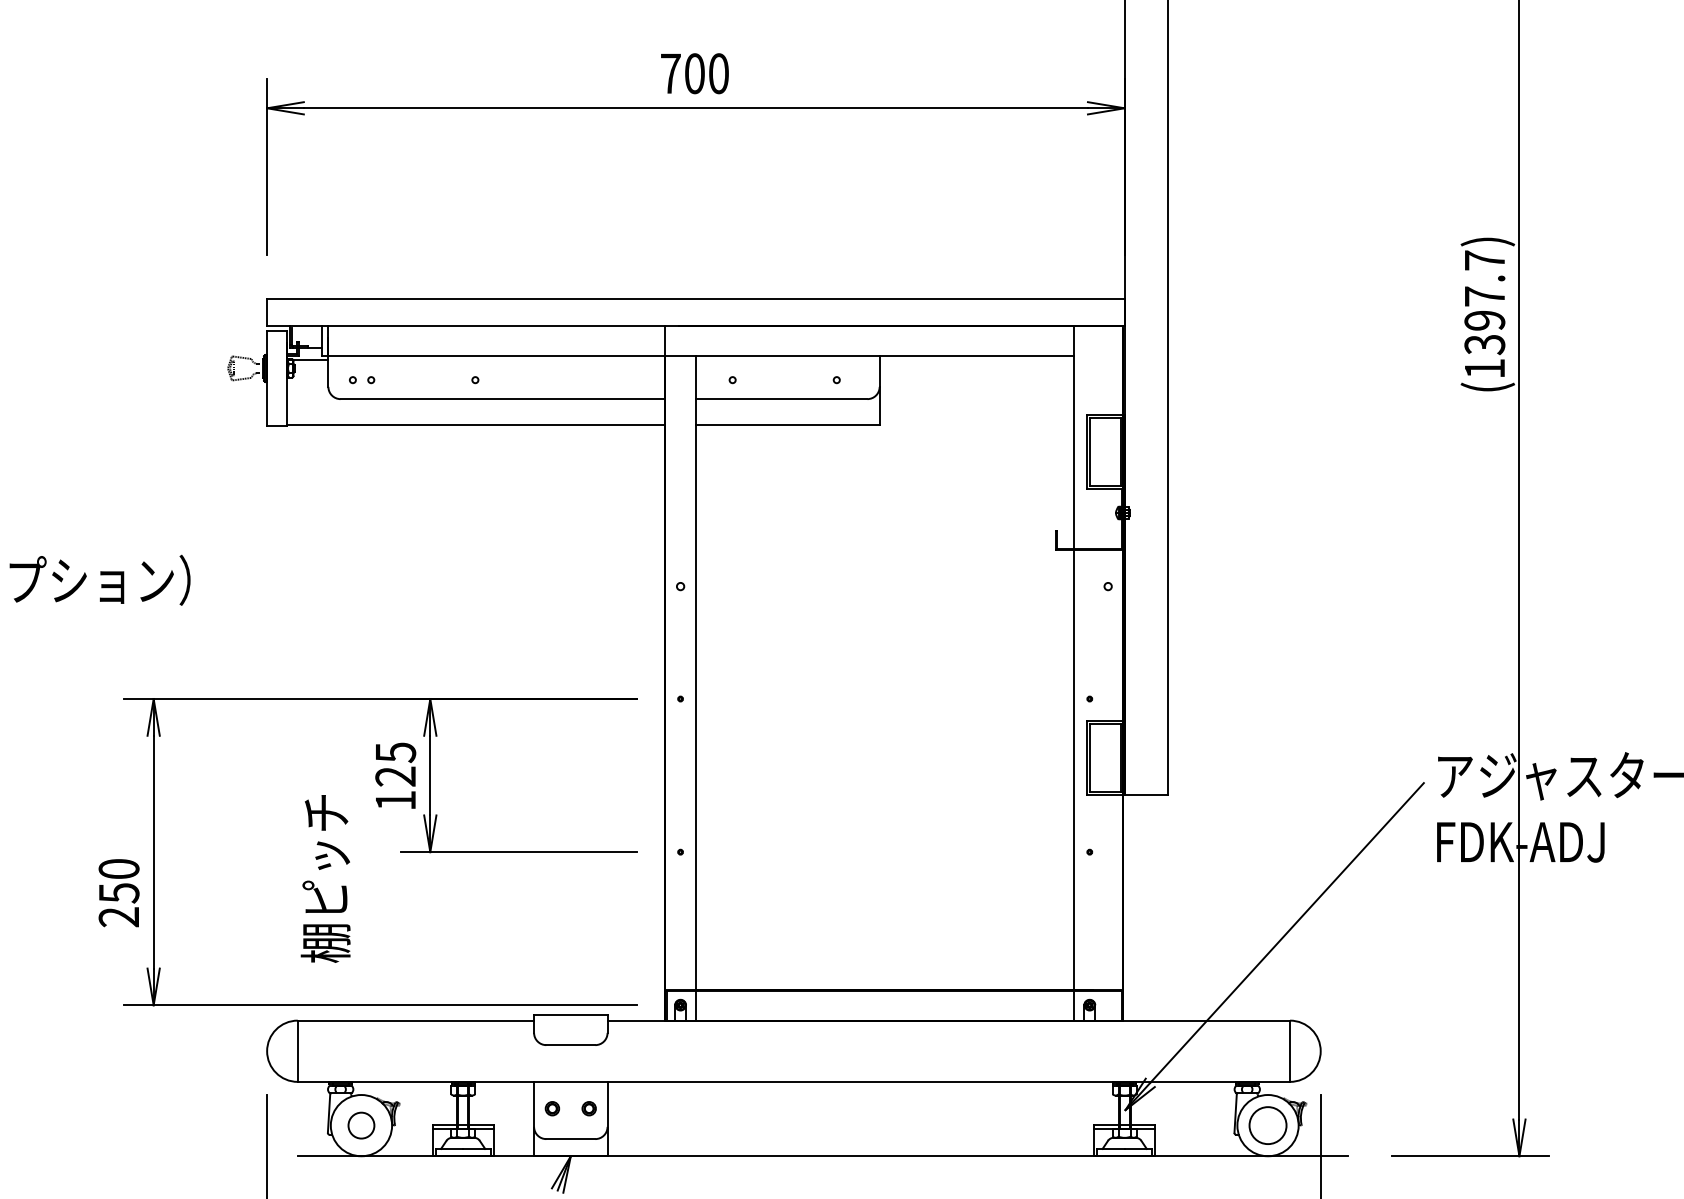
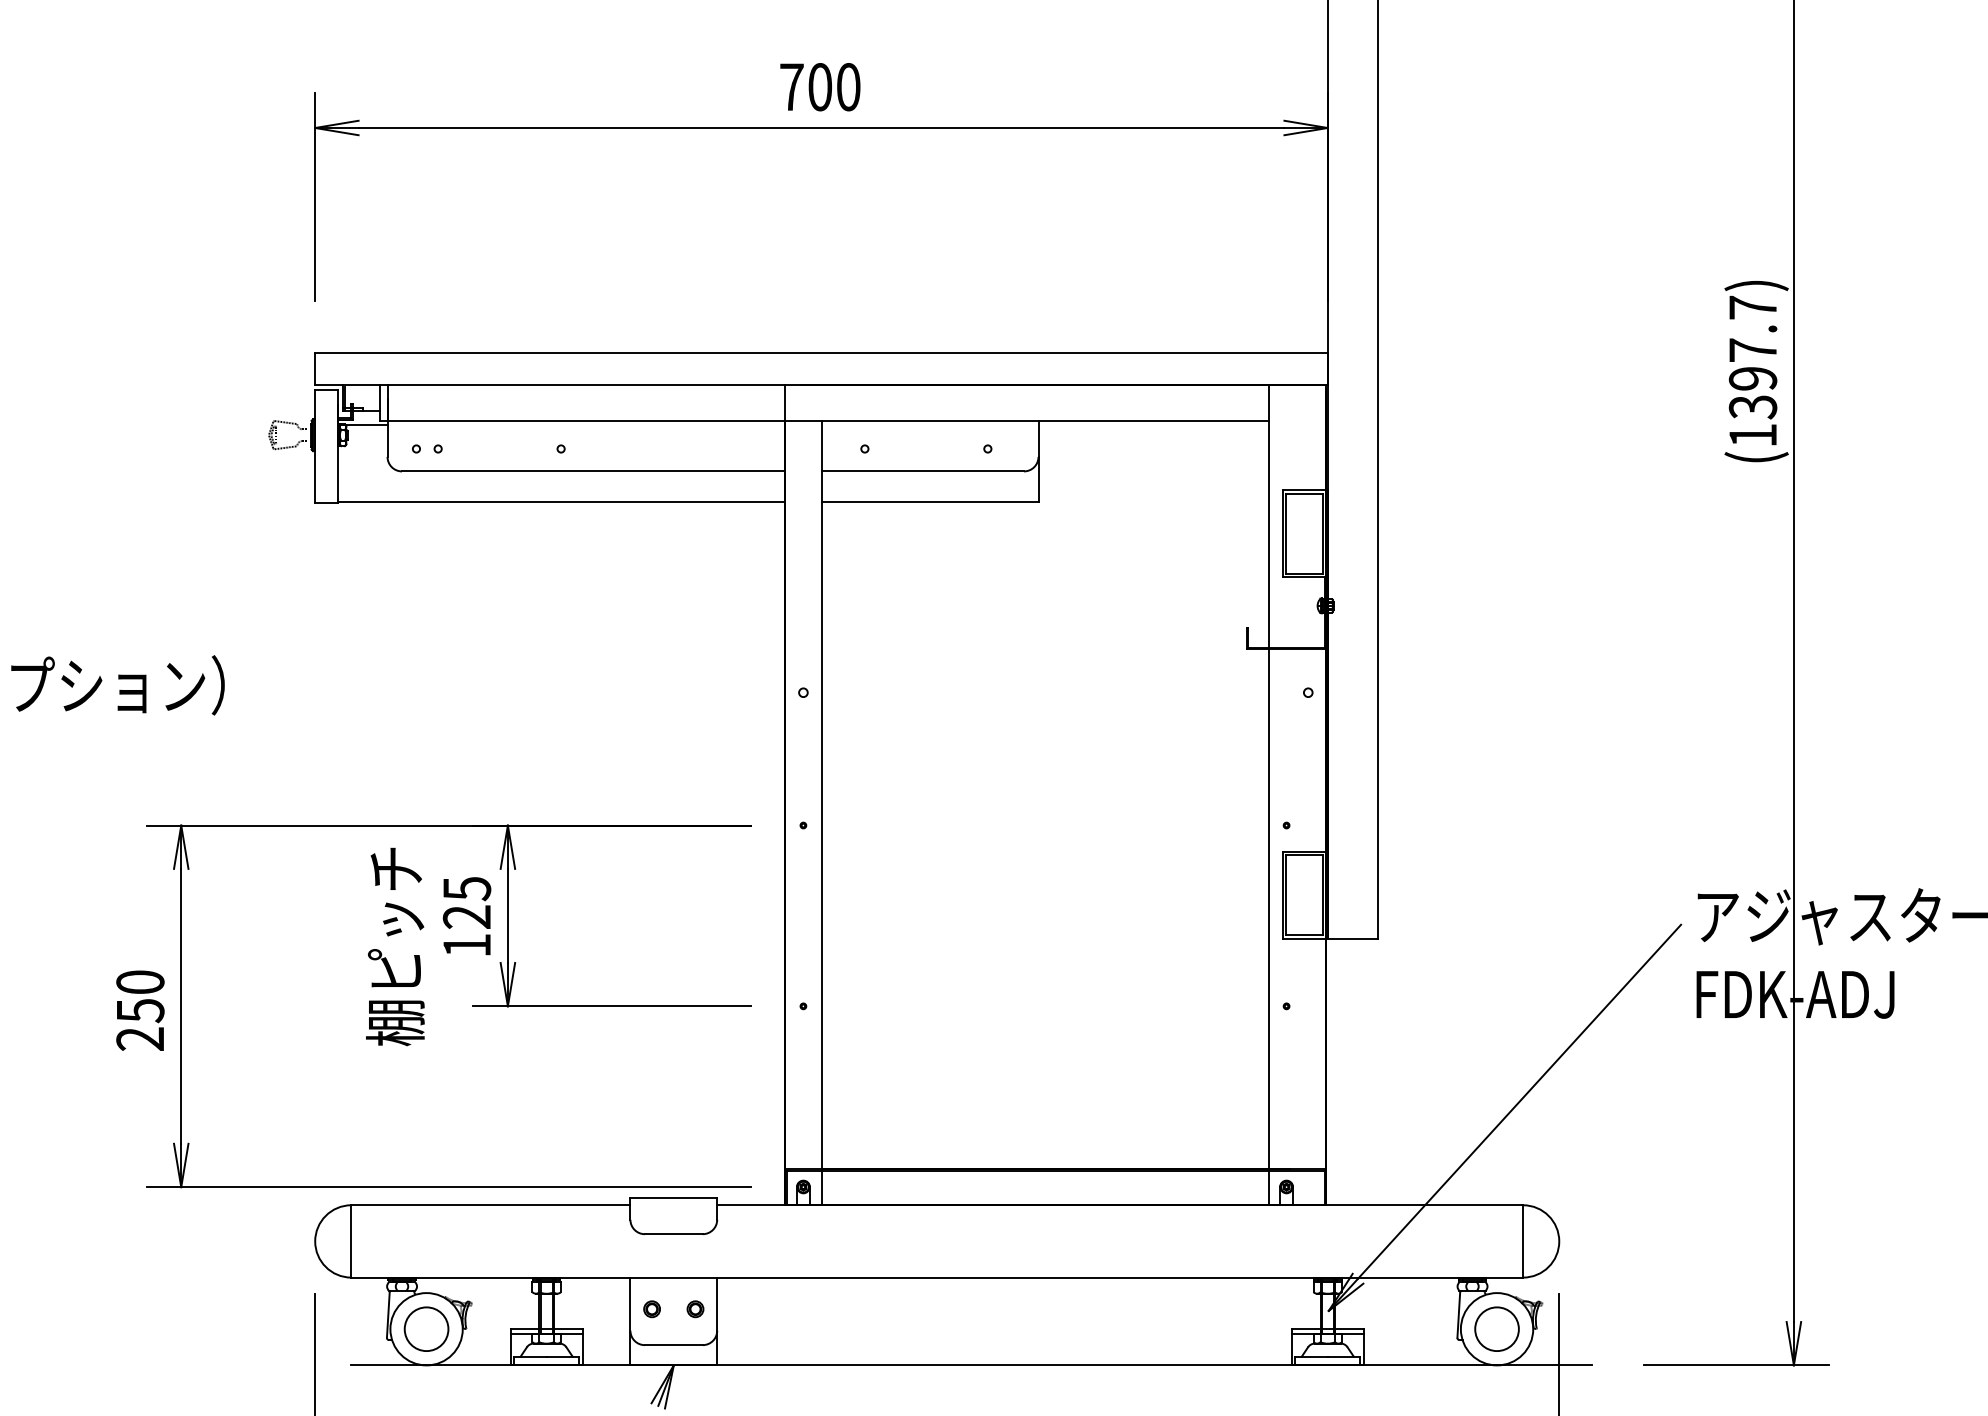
text: (325, 878) -> (395, 946), moved
text: (119, 892) -> (140, 1010), moved
circle: (361, 1125) -> (426, 1329), size x1.43

